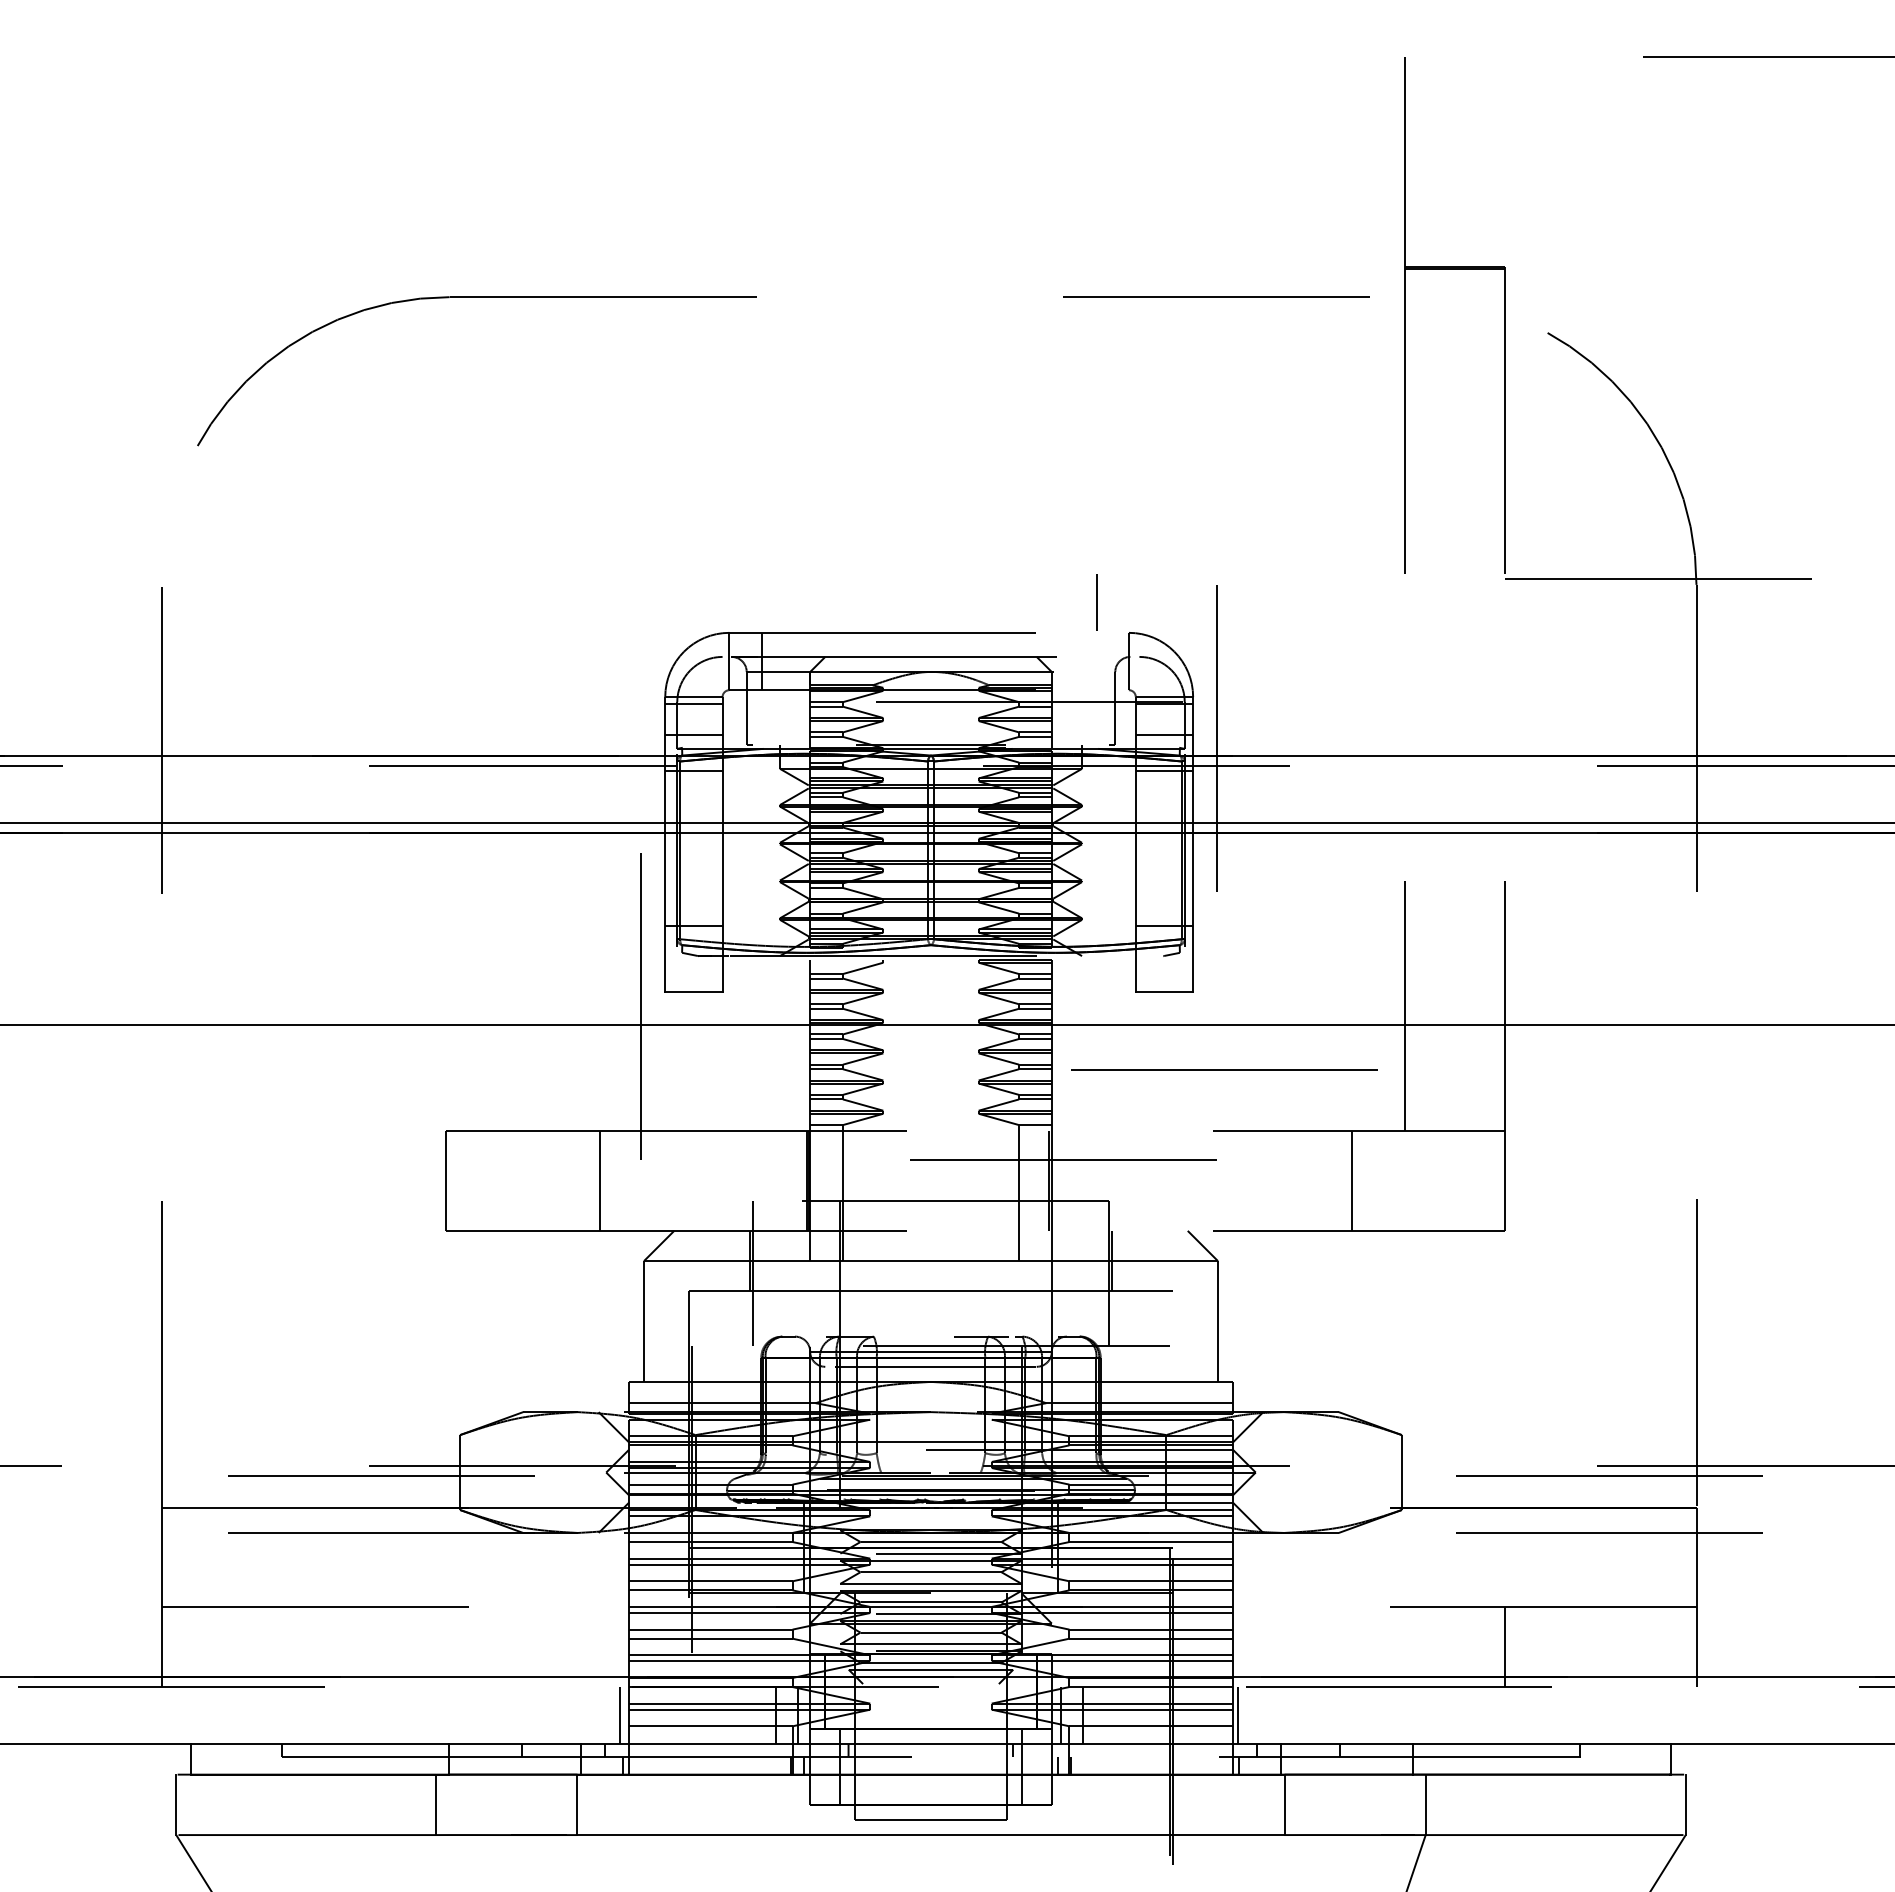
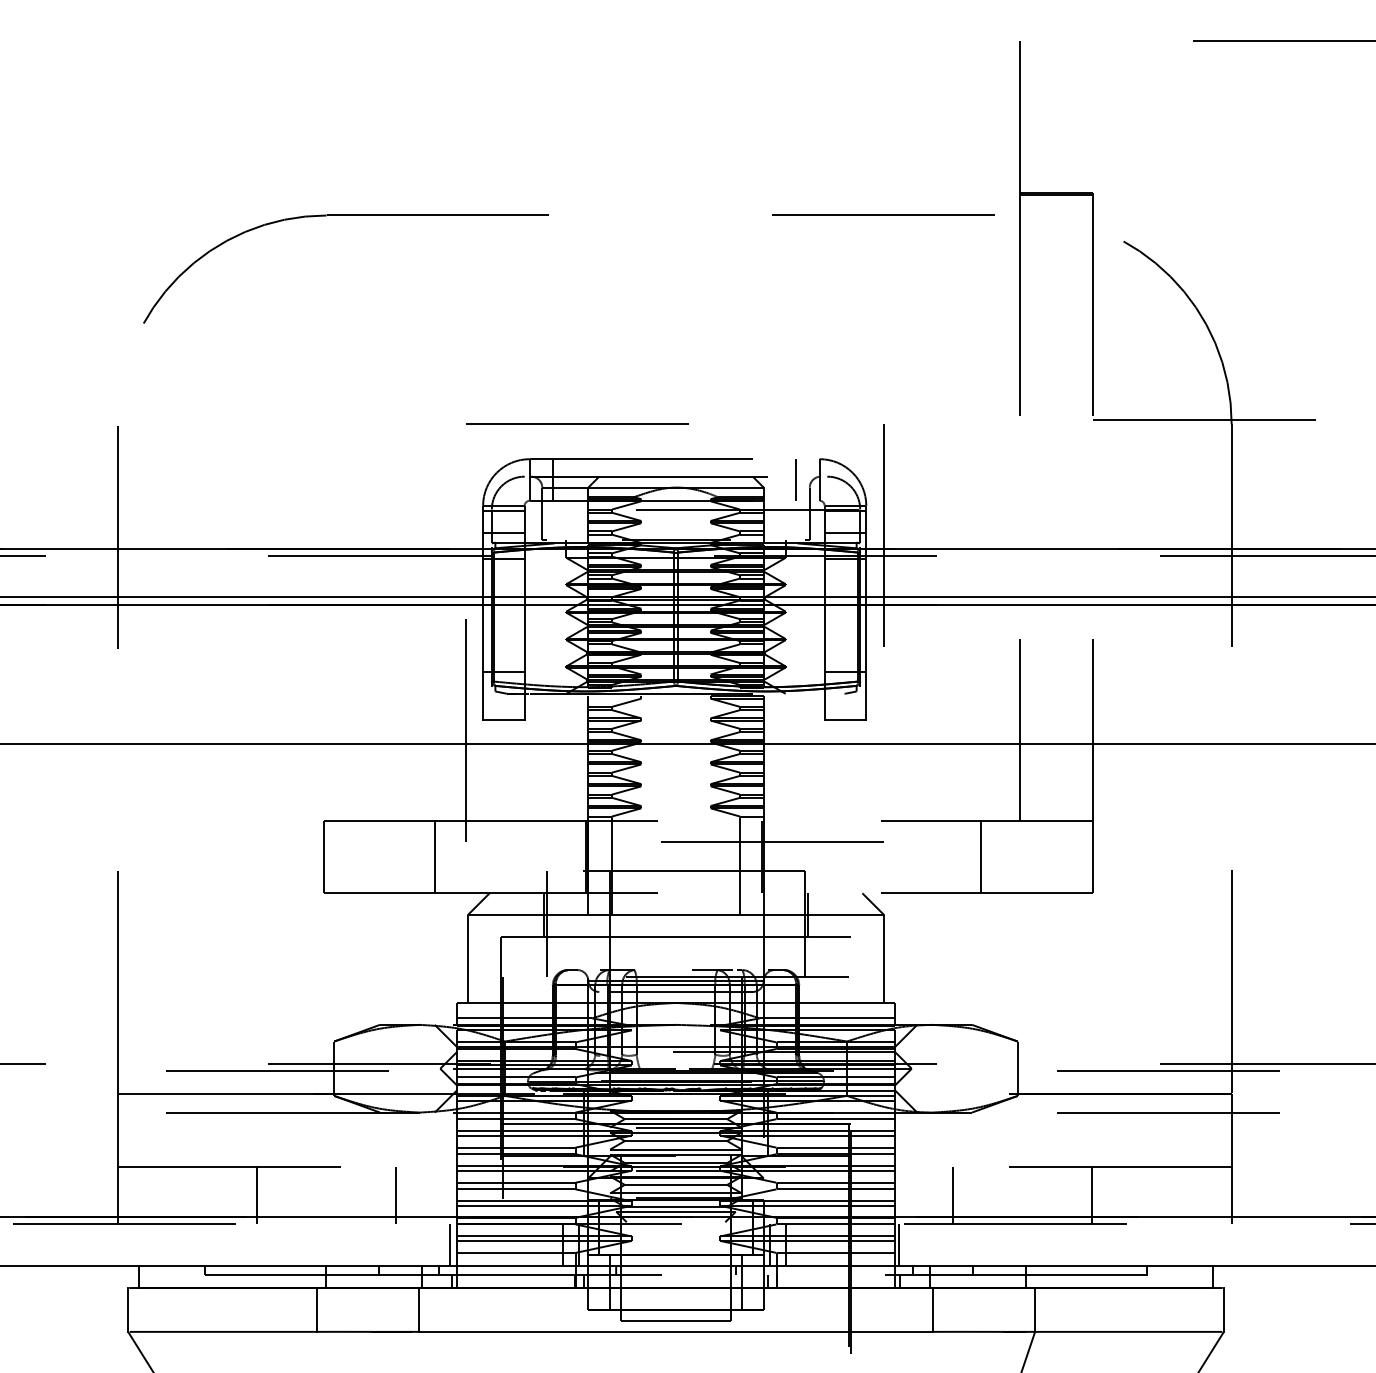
line: (1096, 602) -> (796, 479), moved
line: (1224, 1069) -> (576, 424), moved
line: (353, 1647) -> (256, 1195), added
line: (545, 1647) -> (396, 1195), added
line: (1312, 1647) -> (952, 1195), added

